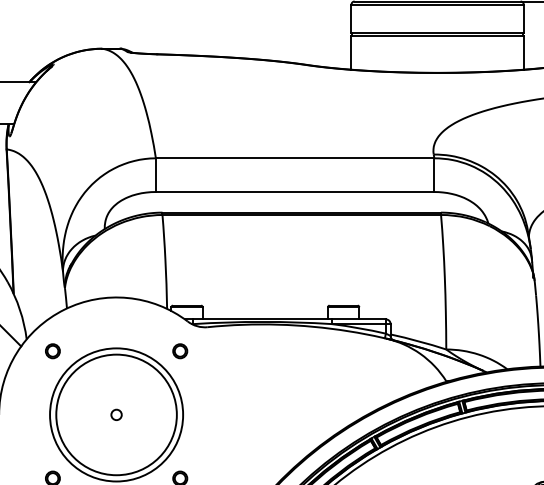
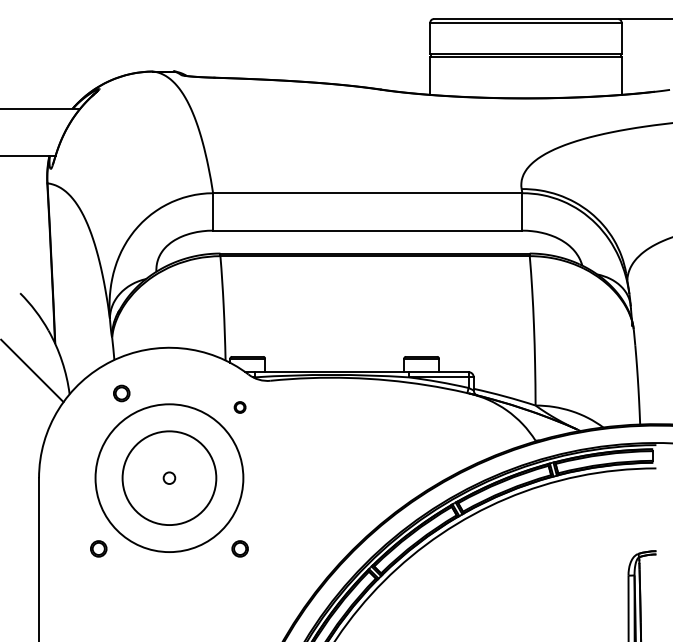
part: (52, 351) -> (121, 393), moved
part: (179, 351) -> (239, 407), size x0.7
circle: (116, 415) -> (169, 478), size x0.7

